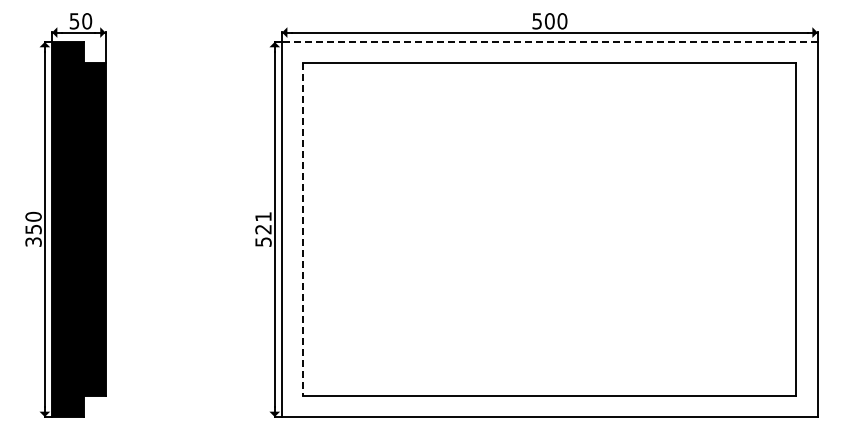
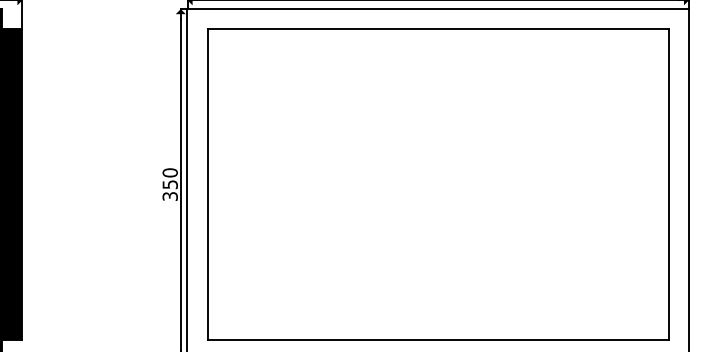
line: (549, 41) -> (437, 8), dashed -> solid
text: (263, 228) -> (170, 183), 521 -> 350
line: (303, 229) -> (207, 184), dashed -> solid

